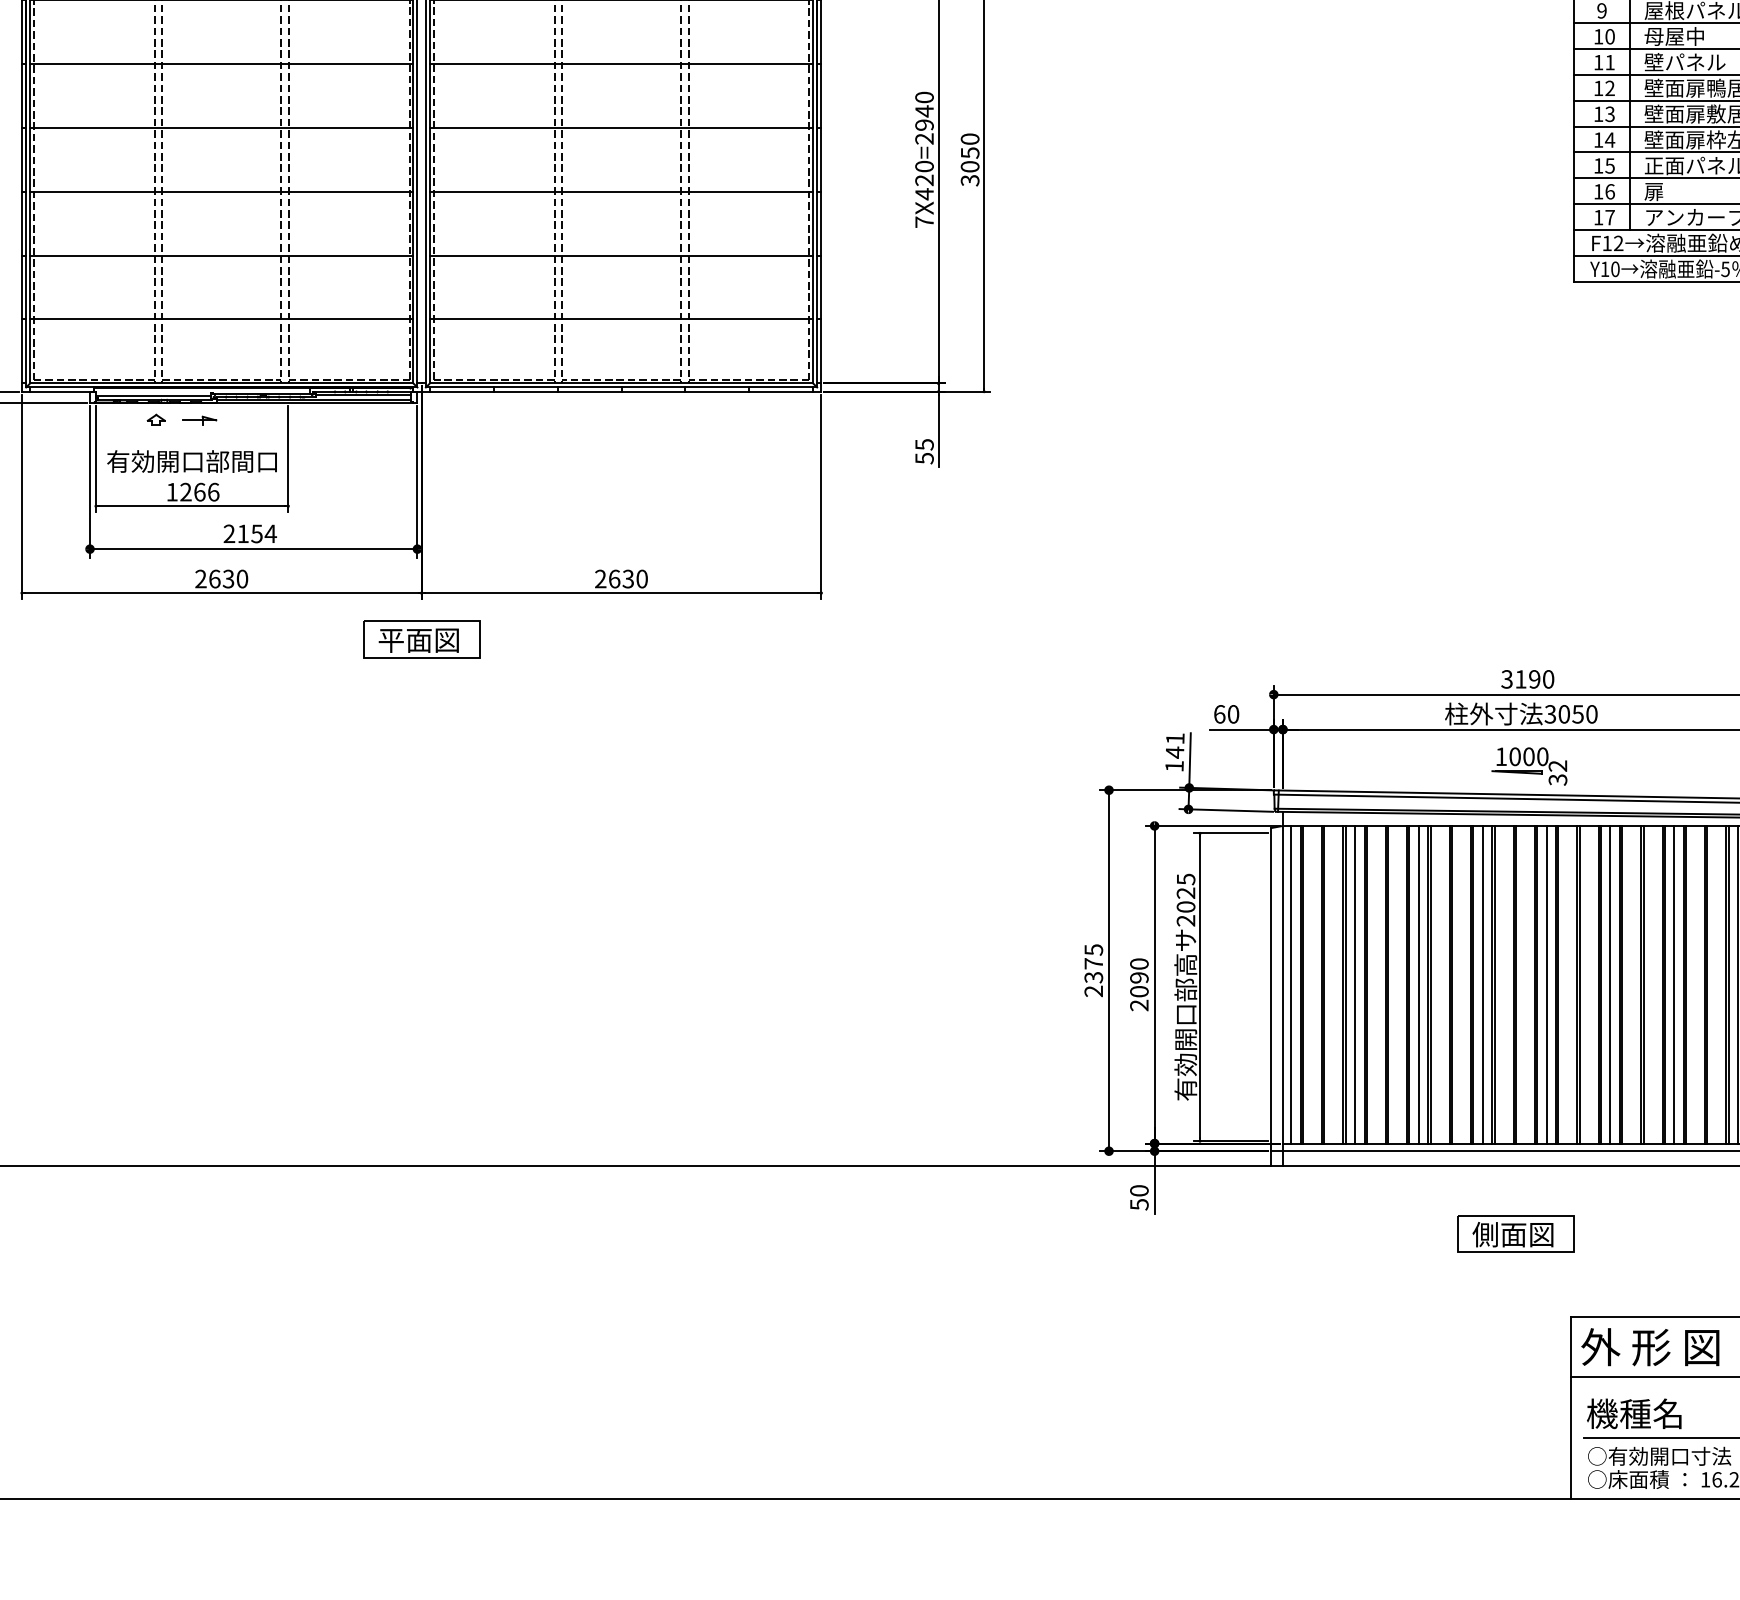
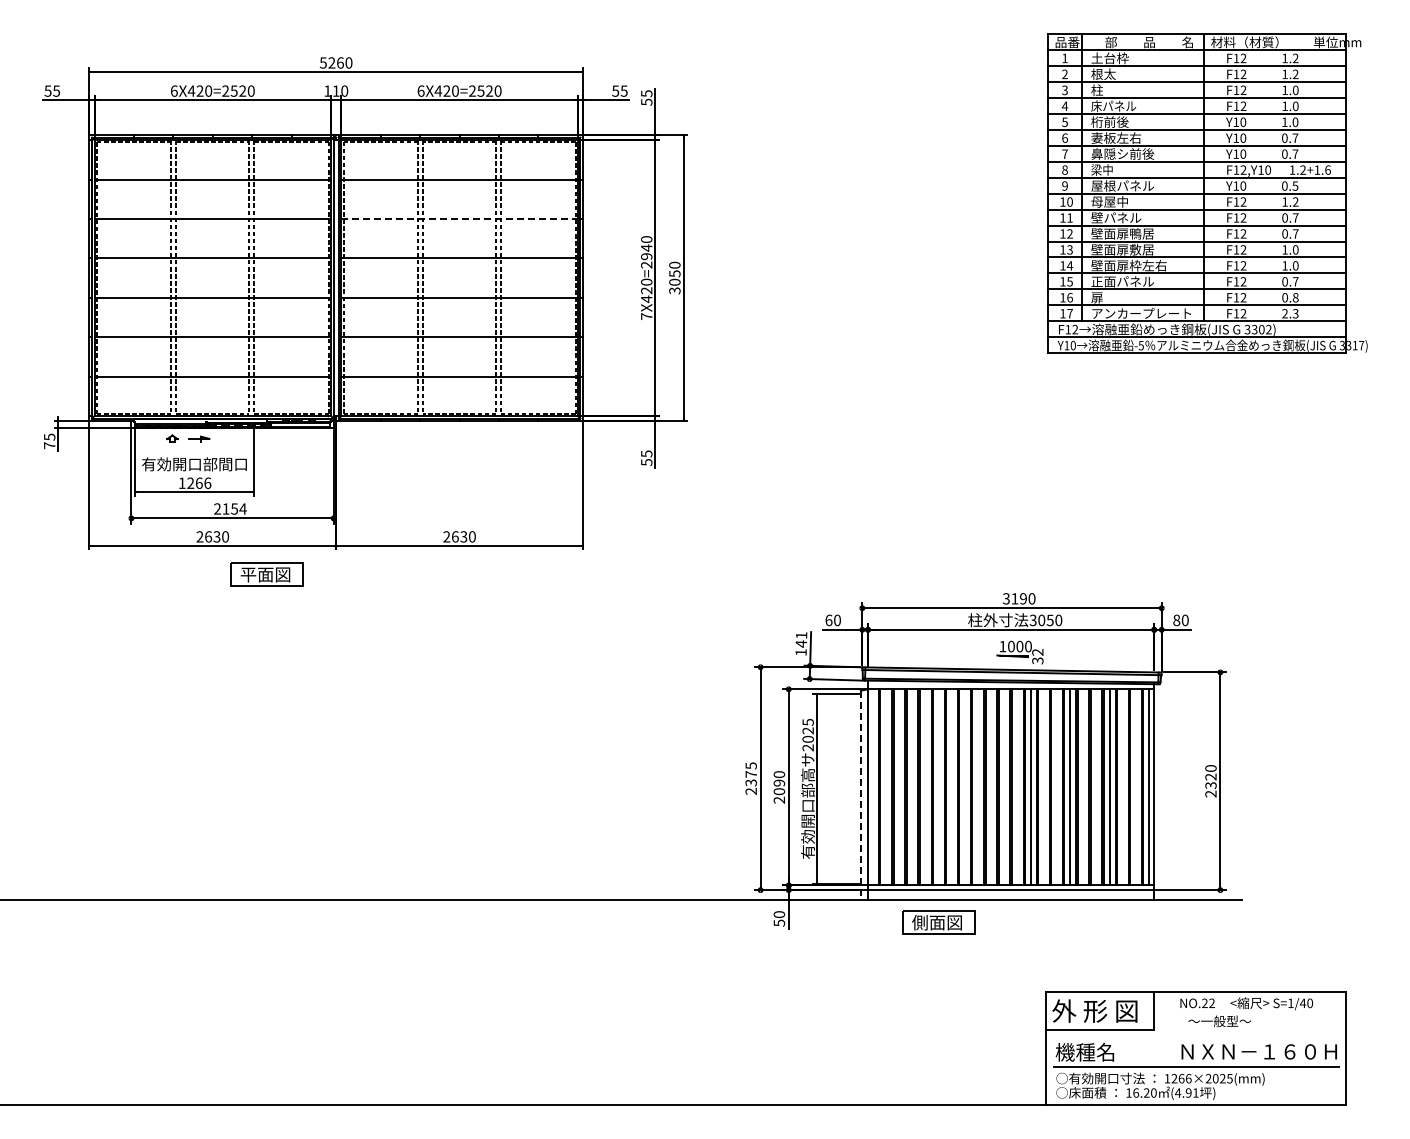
line: (622, 63) -> (460, 218), solid -> dashed
part: (420, 639) -> (266, 574), moved
line: (1291, 984) -> (873, 787), removed
line: (1354, 984) -> (912, 787), removed
line: (1418, 984) -> (951, 787), removed
line: (1482, 984) -> (991, 787), removed
line: (1270, 997) -> (860, 795), solid -> dashed
part: (1515, 1234) -> (938, 922), moved

